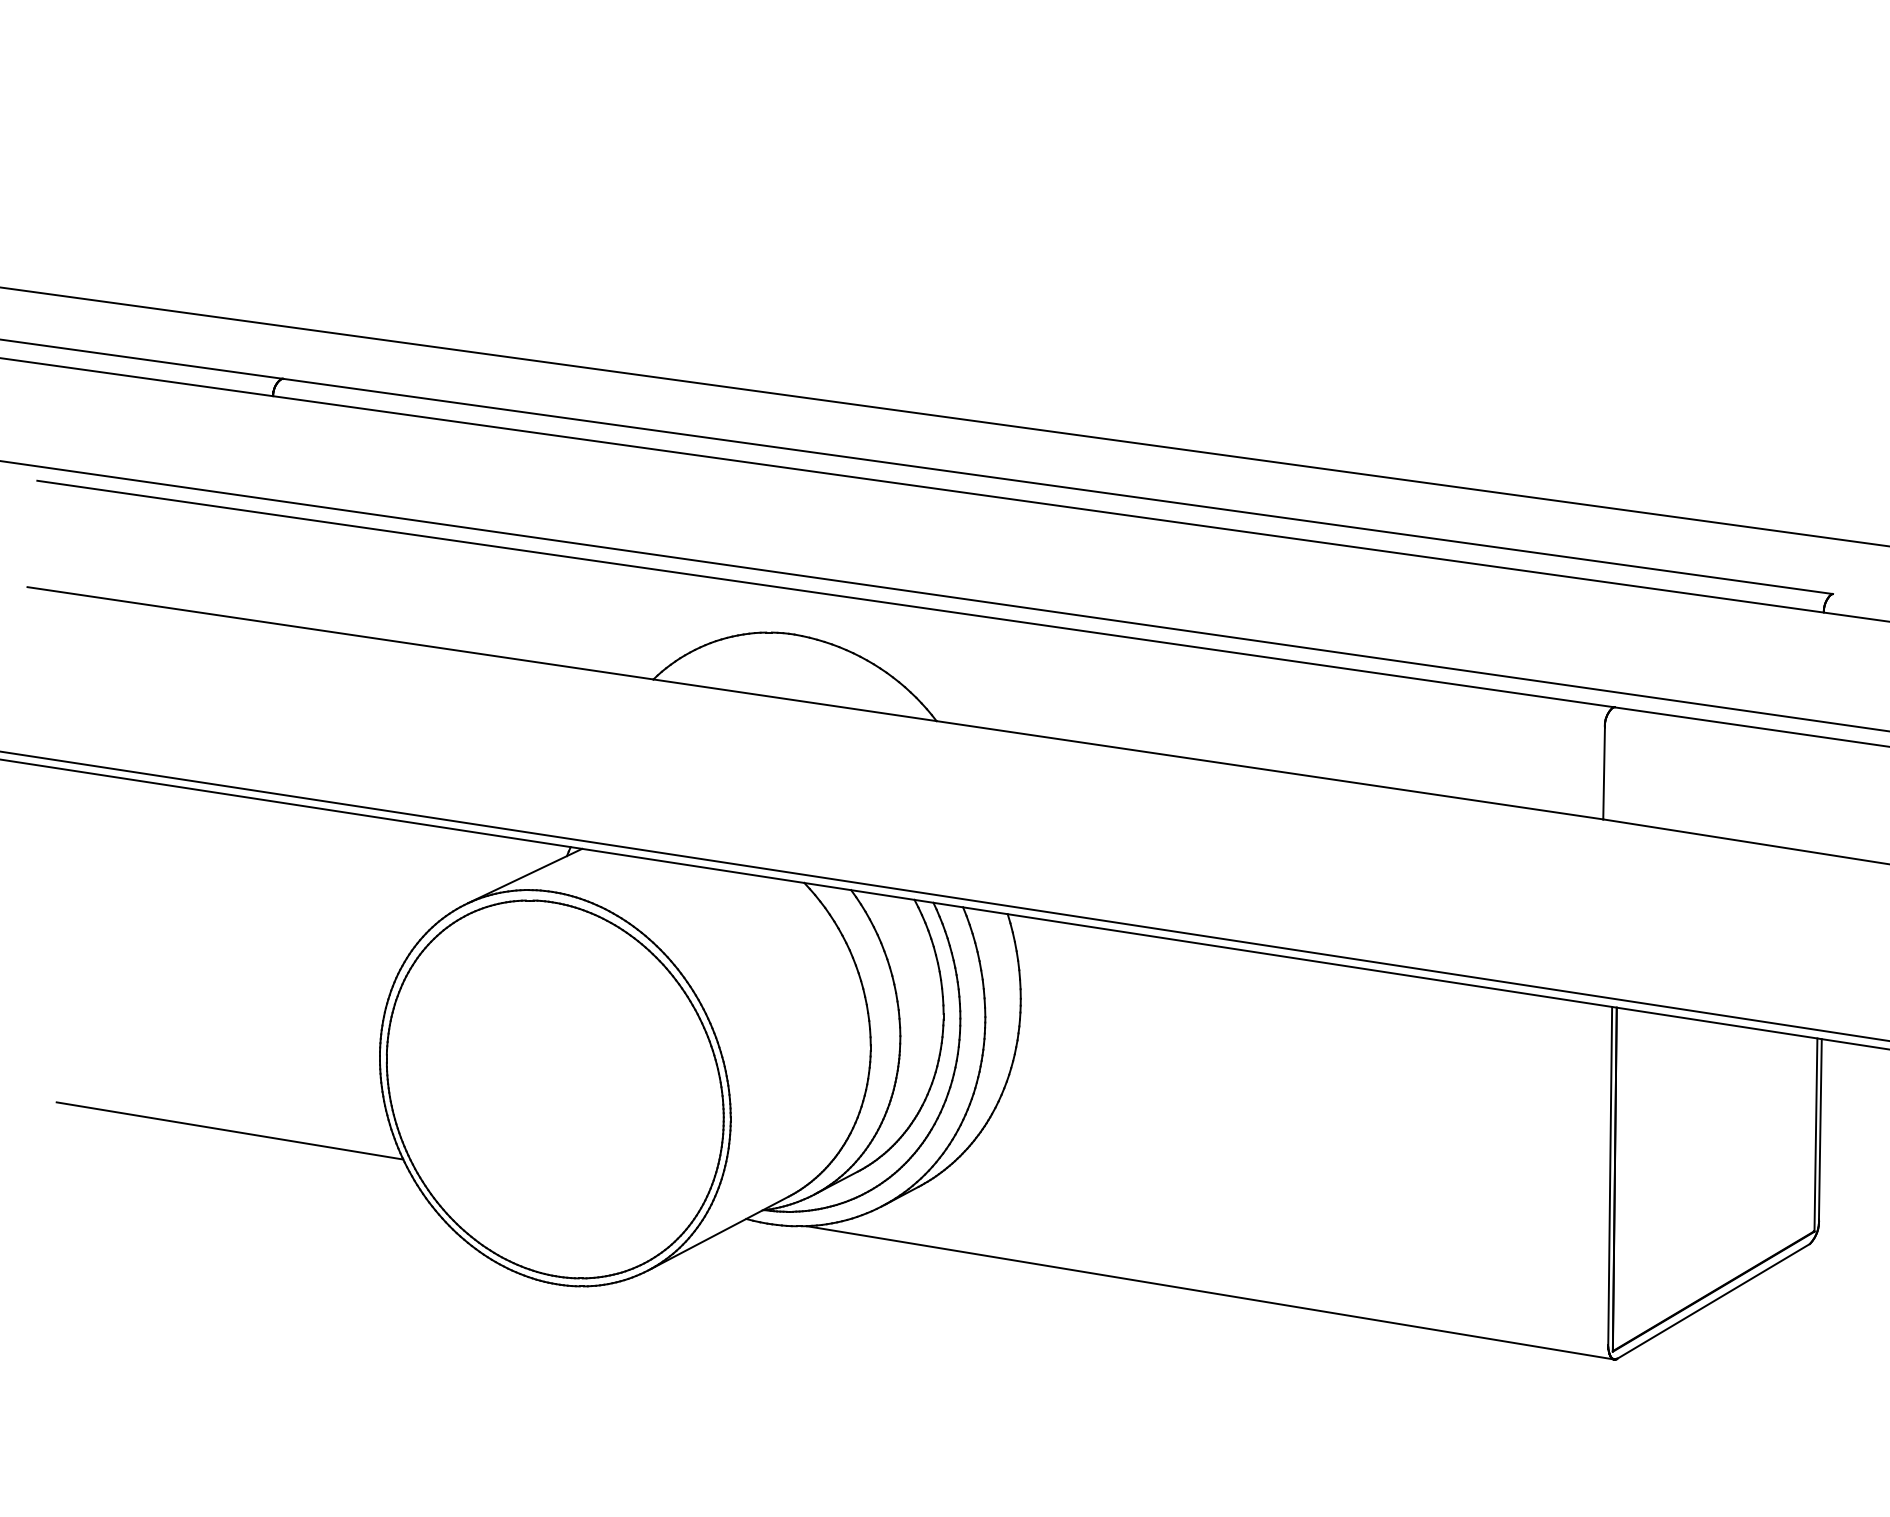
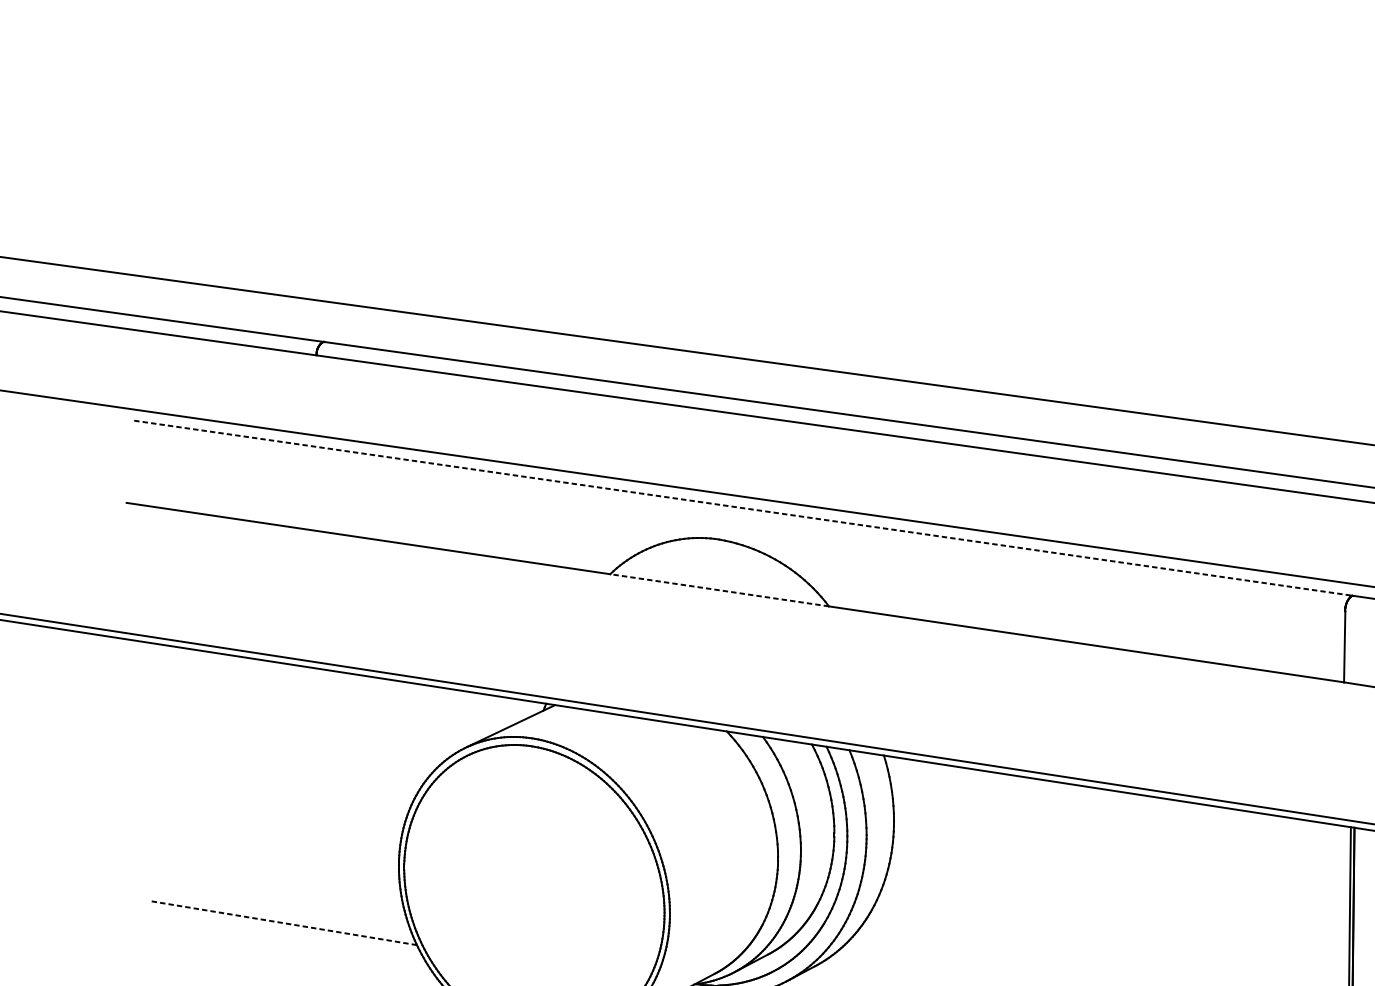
line: (826, 594) -> (743, 508), solid -> dashed
line: (794, 700) -> (719, 590), solid -> dashed
line: (230, 1130) -> (283, 922), solid -> dashed

